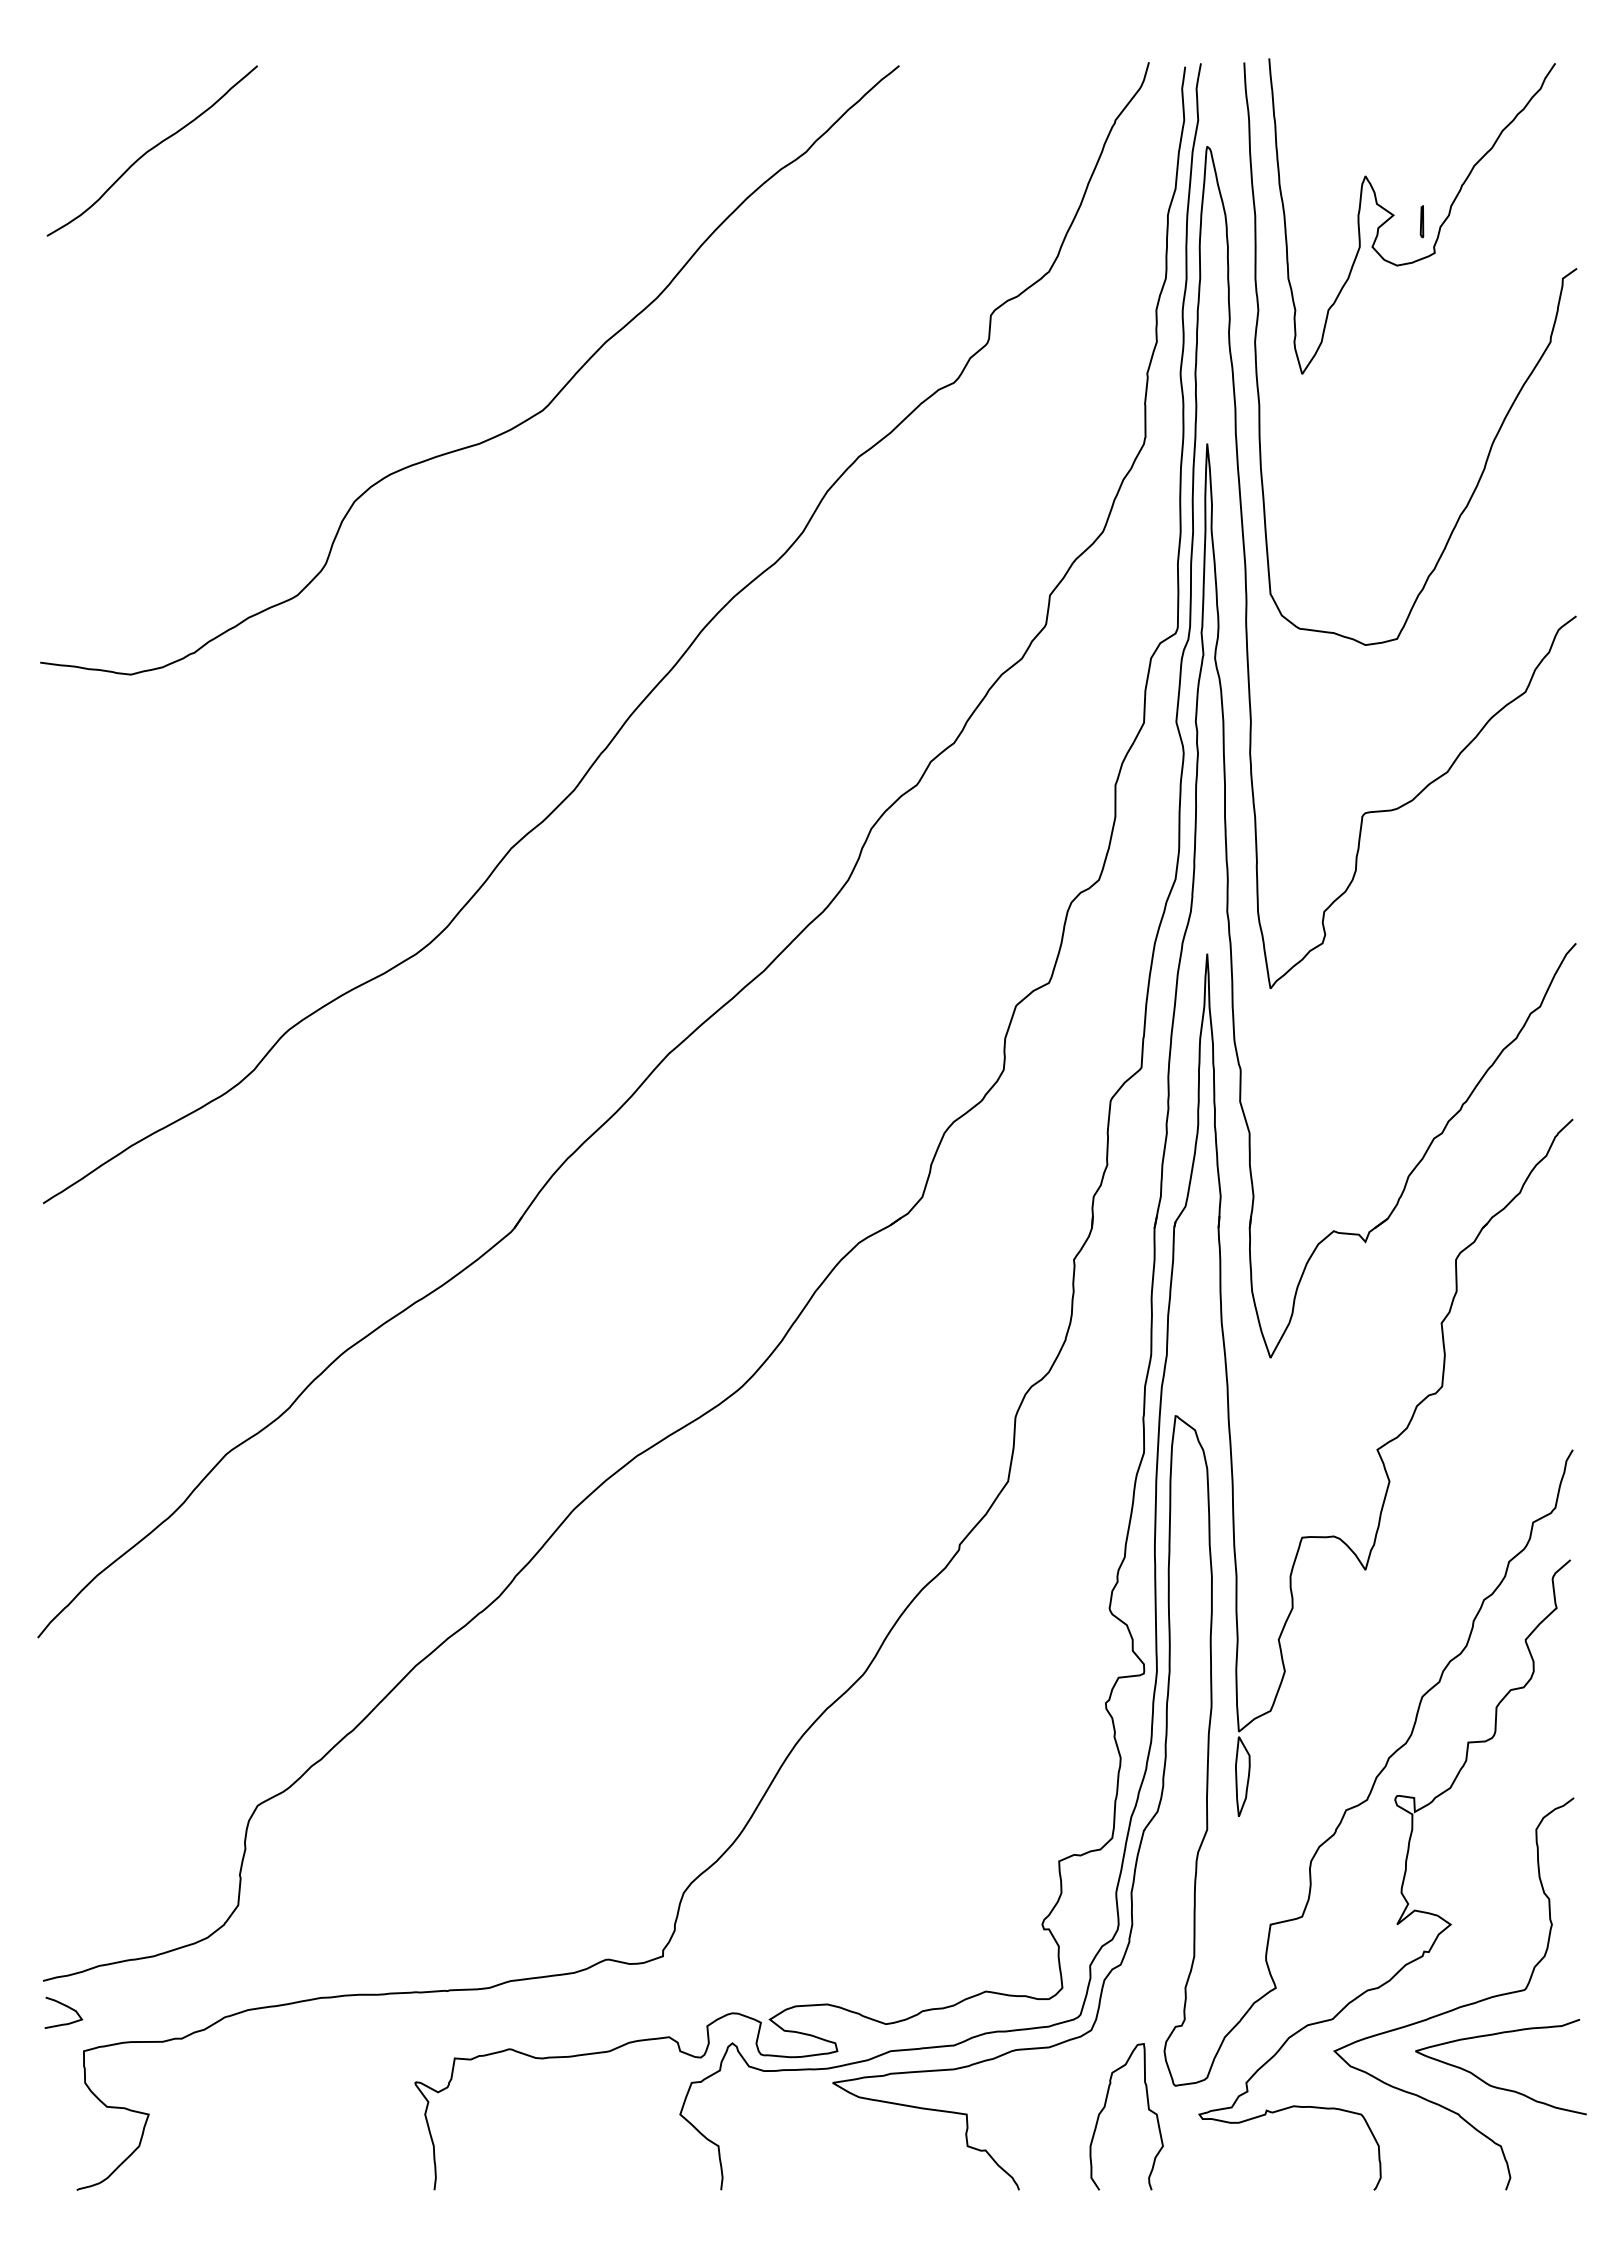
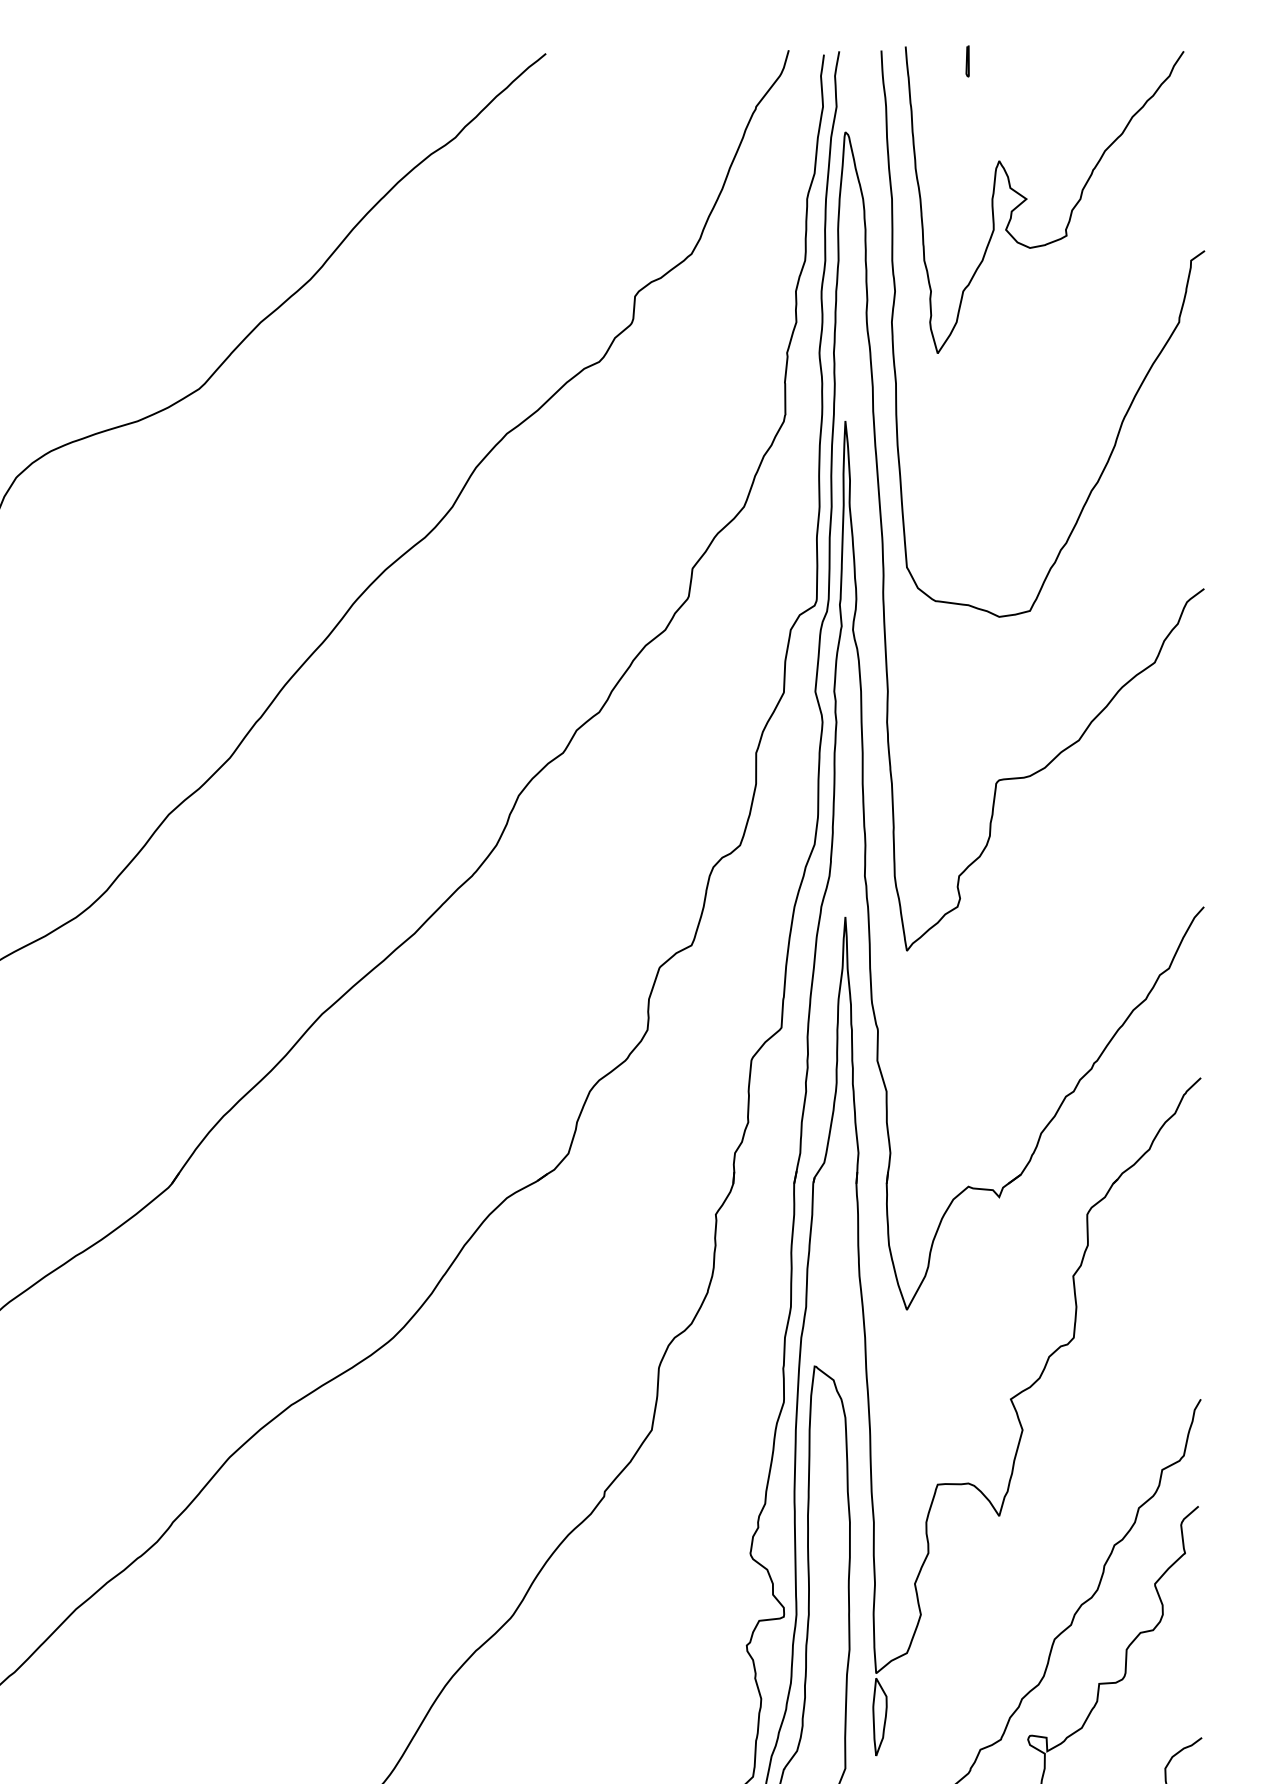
curve: (1421, 221) -> (967, 61), moved

